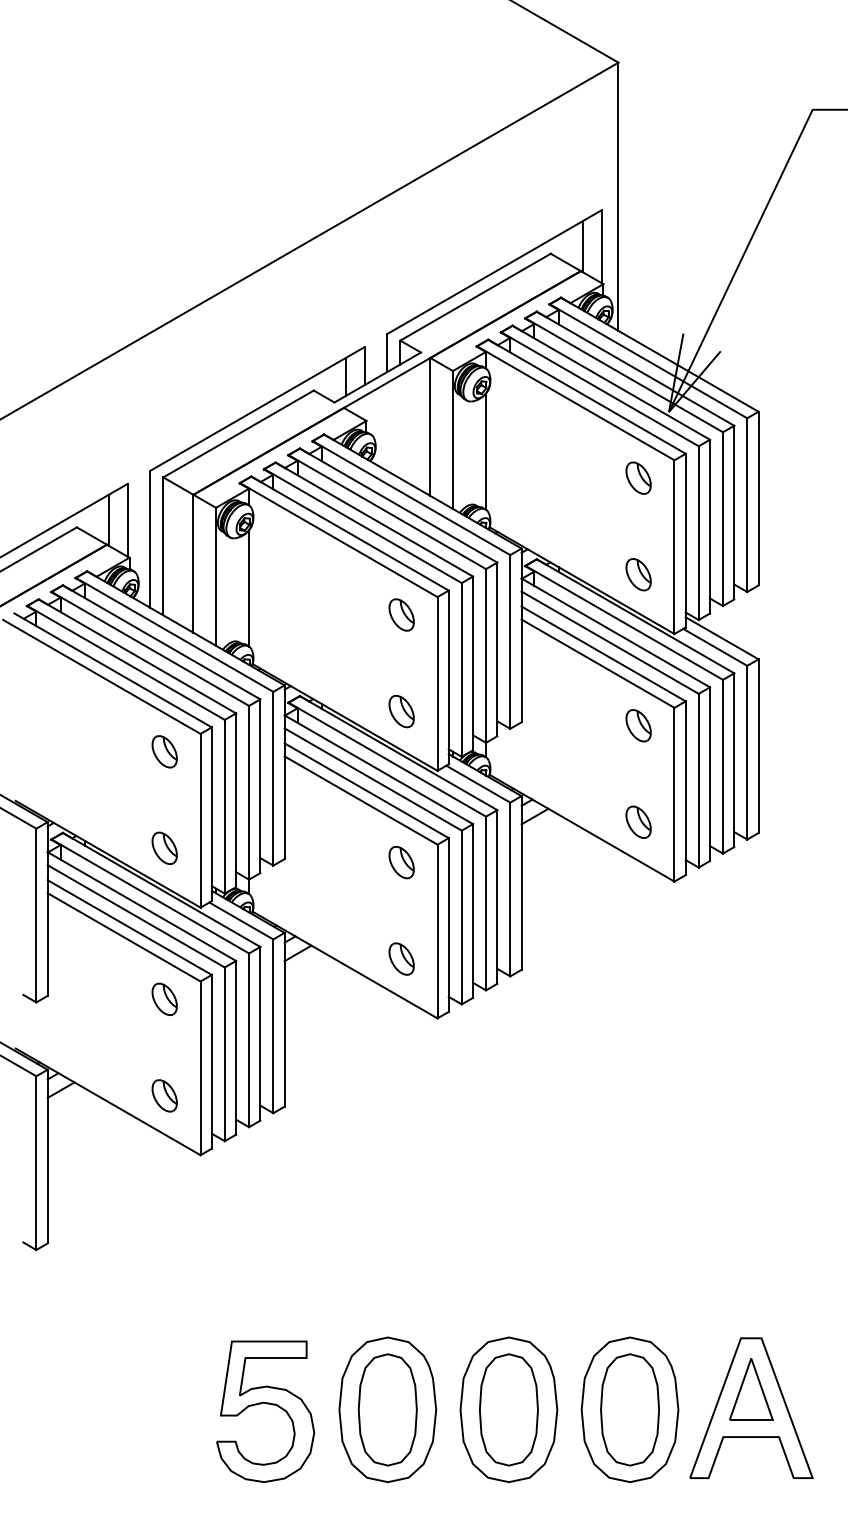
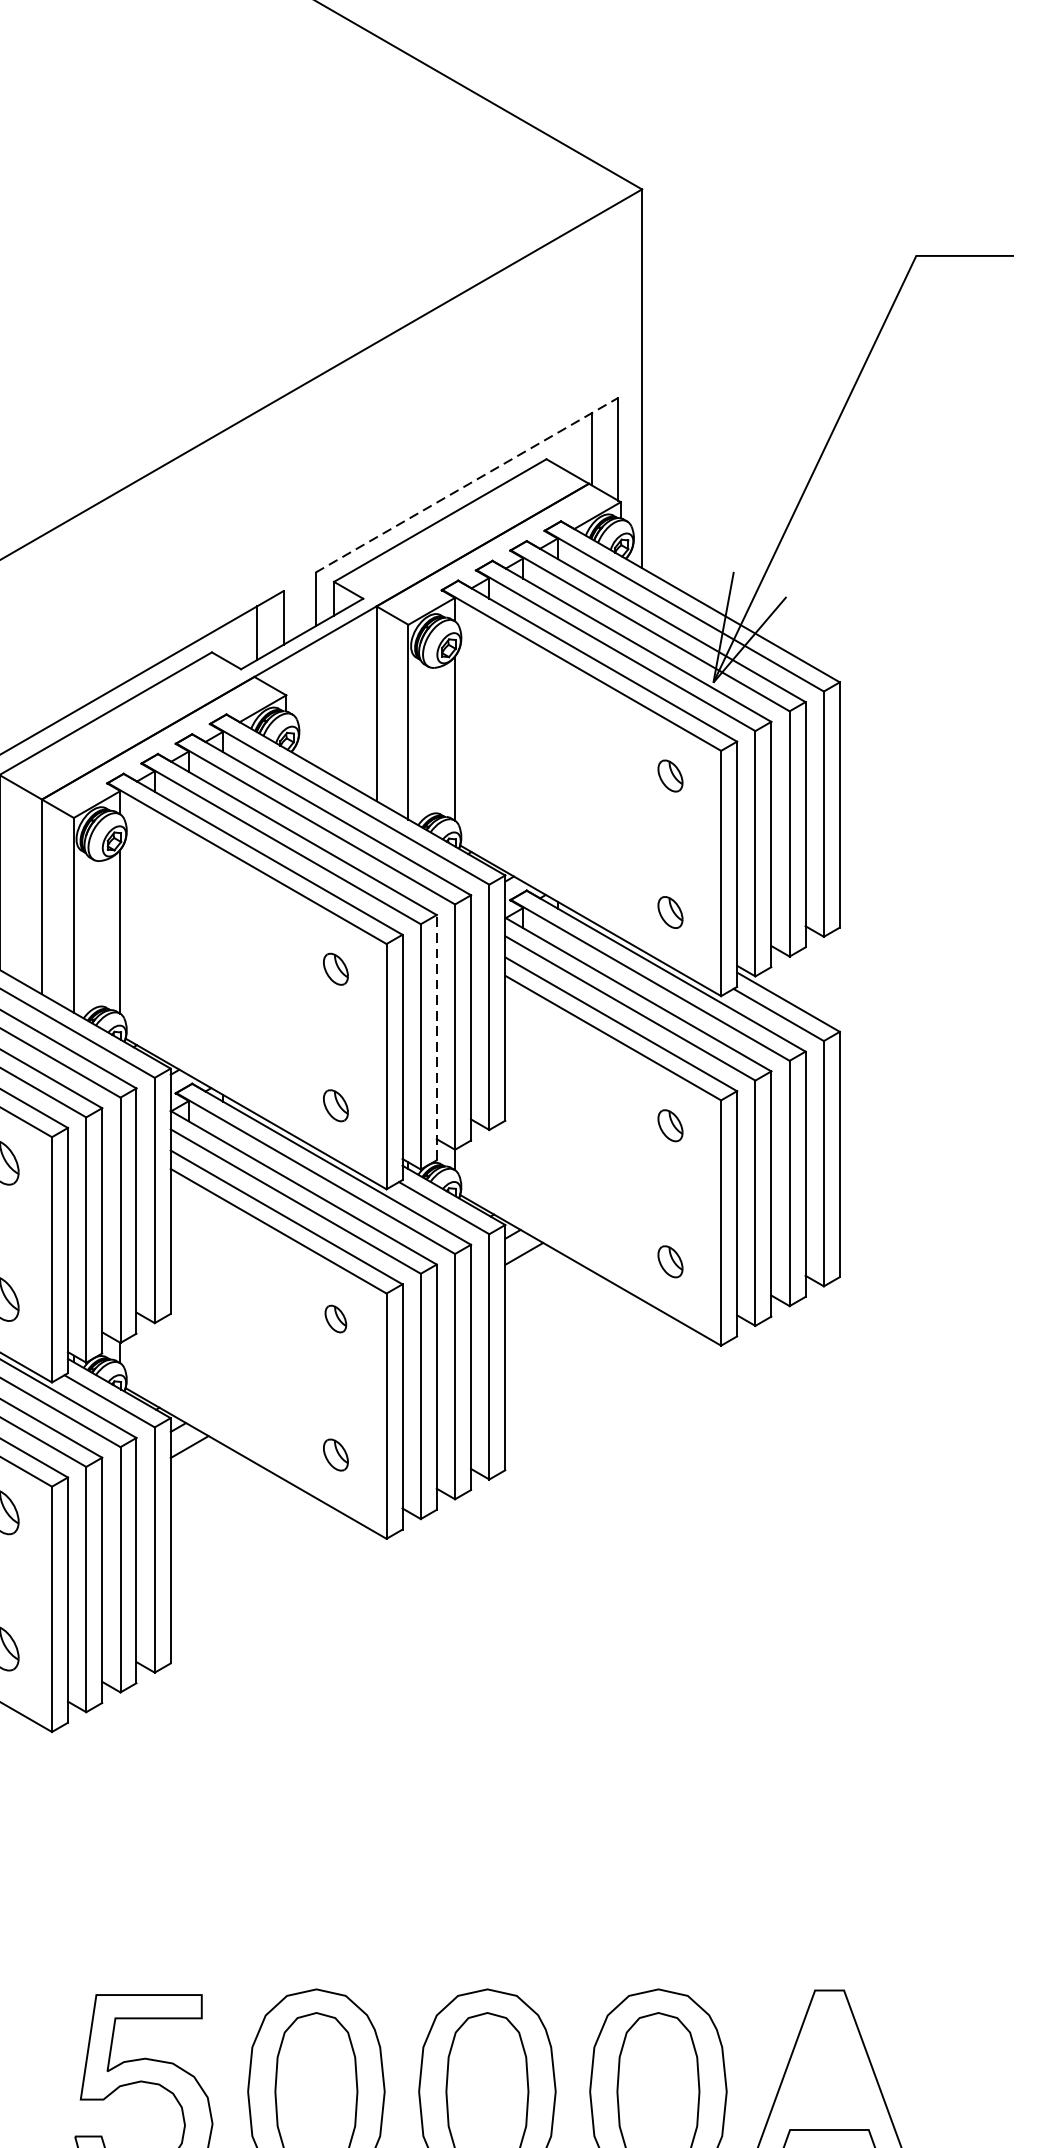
line: (494, 272) -> (467, 485), solid -> dashed
part: (638, 477) -> (670, 775), size x0.7
part: (638, 574) -> (670, 912), size x0.7
part: (401, 614) -> (335, 968), size x0.7
line: (473, 663) -> (437, 1037), solid -> dashed
part: (401, 711) -> (335, 1105), size x0.7
part: (638, 725) -> (670, 1125), size x0.7
part: (638, 821) -> (670, 1260), size x0.7
part: (401, 862) -> (335, 1318), size x0.6
part: (401, 958) -> (335, 1454), size x0.7
part: (751, 1389) -> (829, 2062), removed

